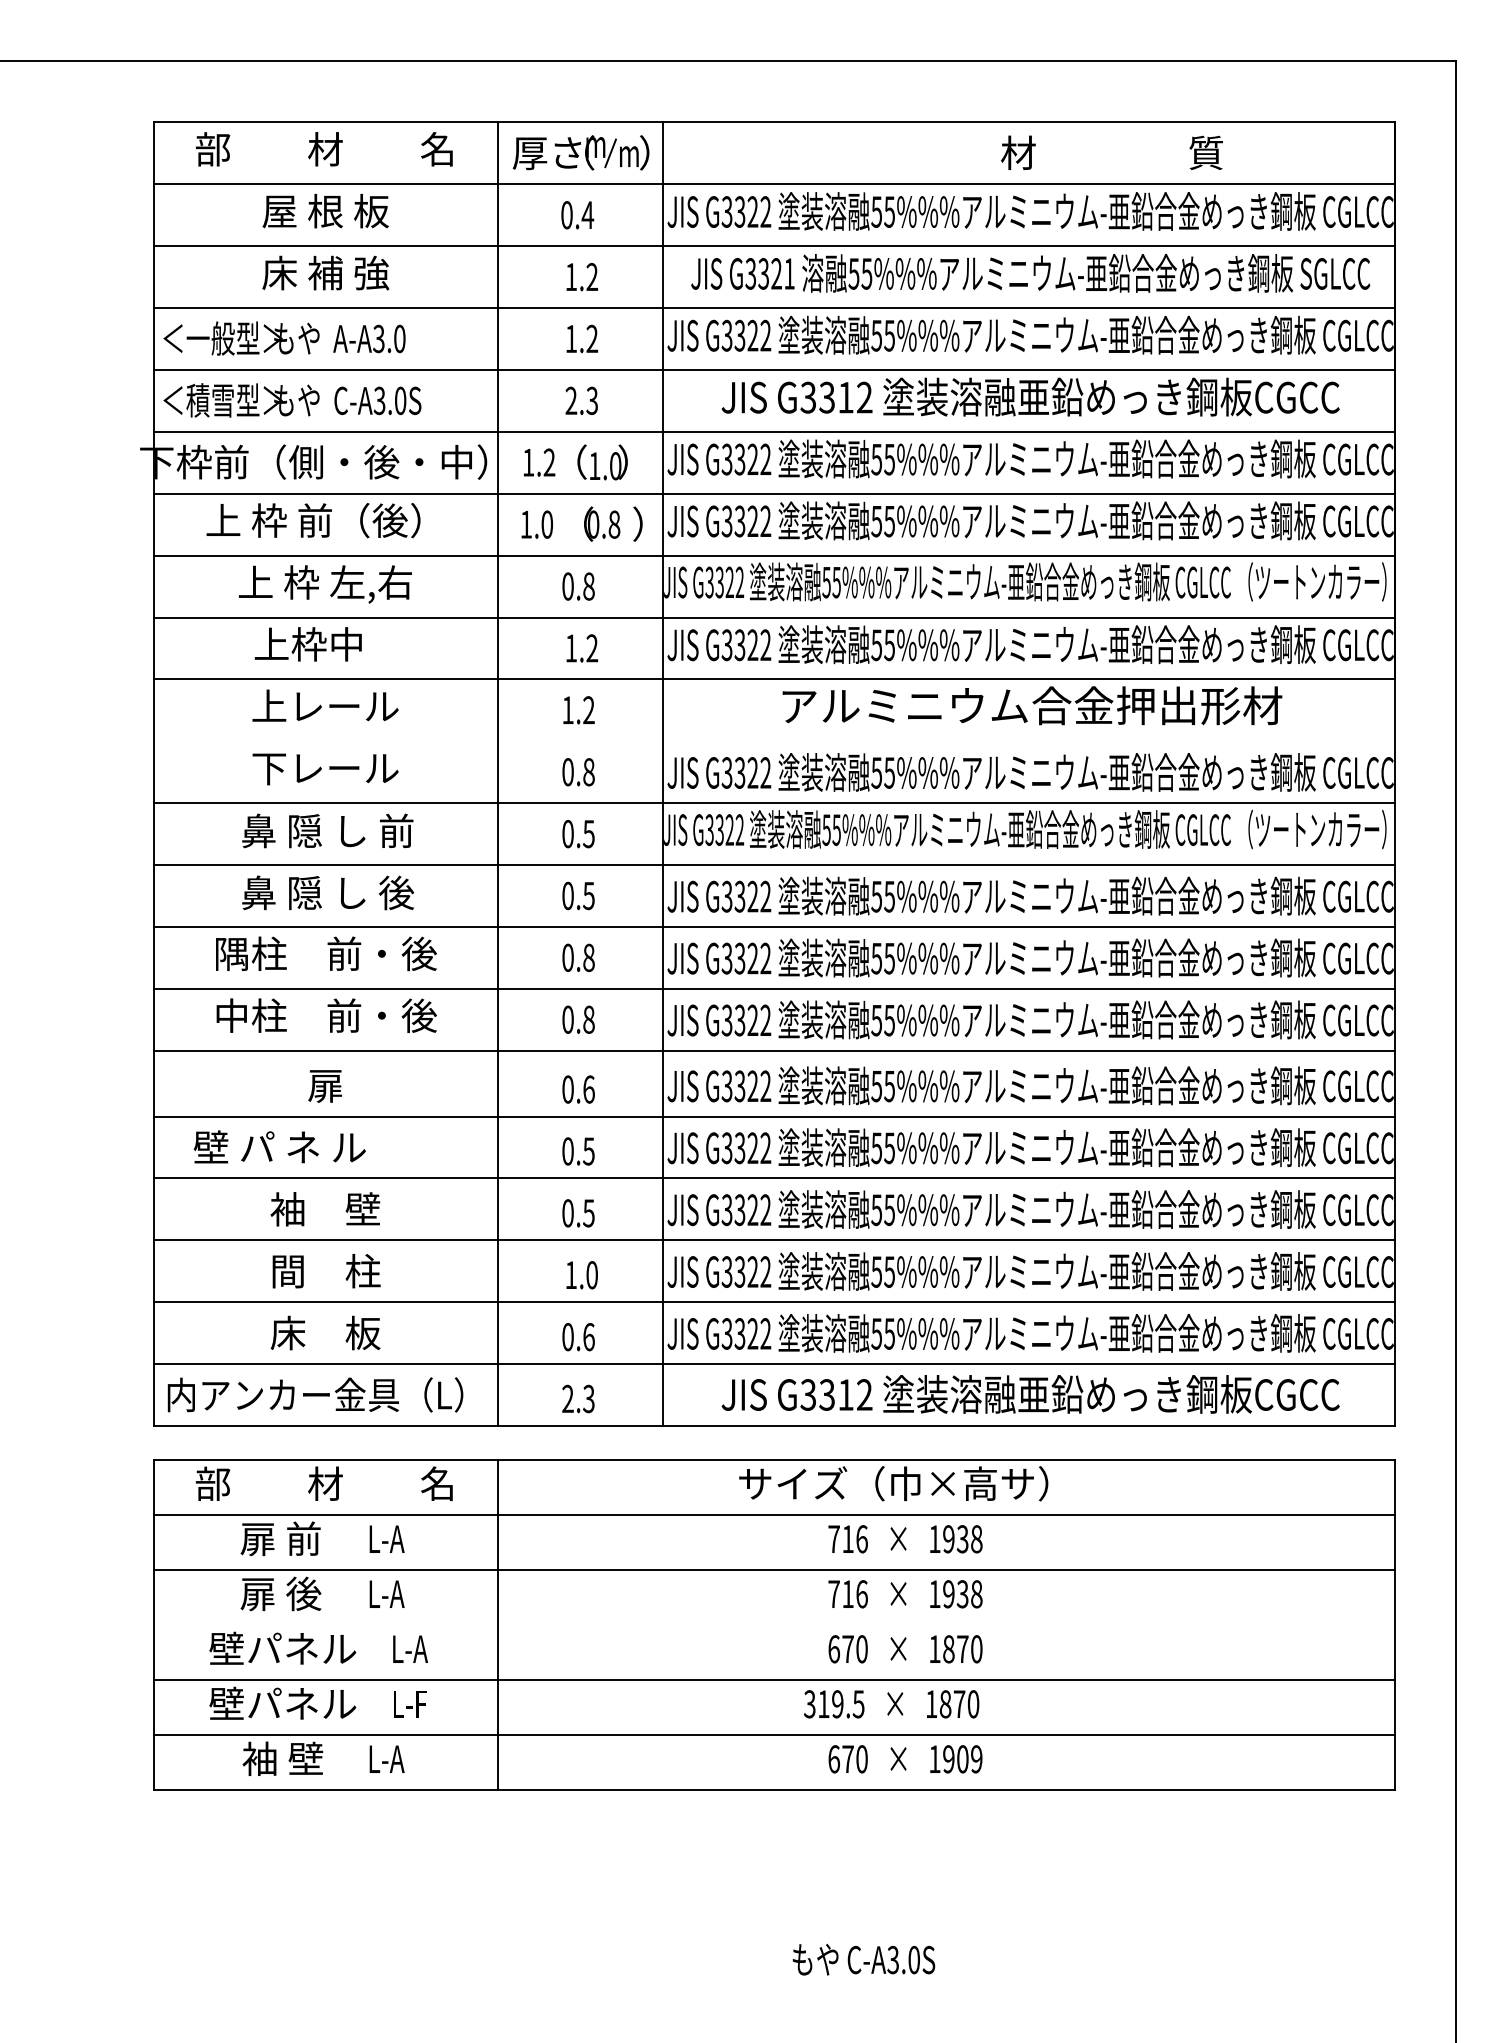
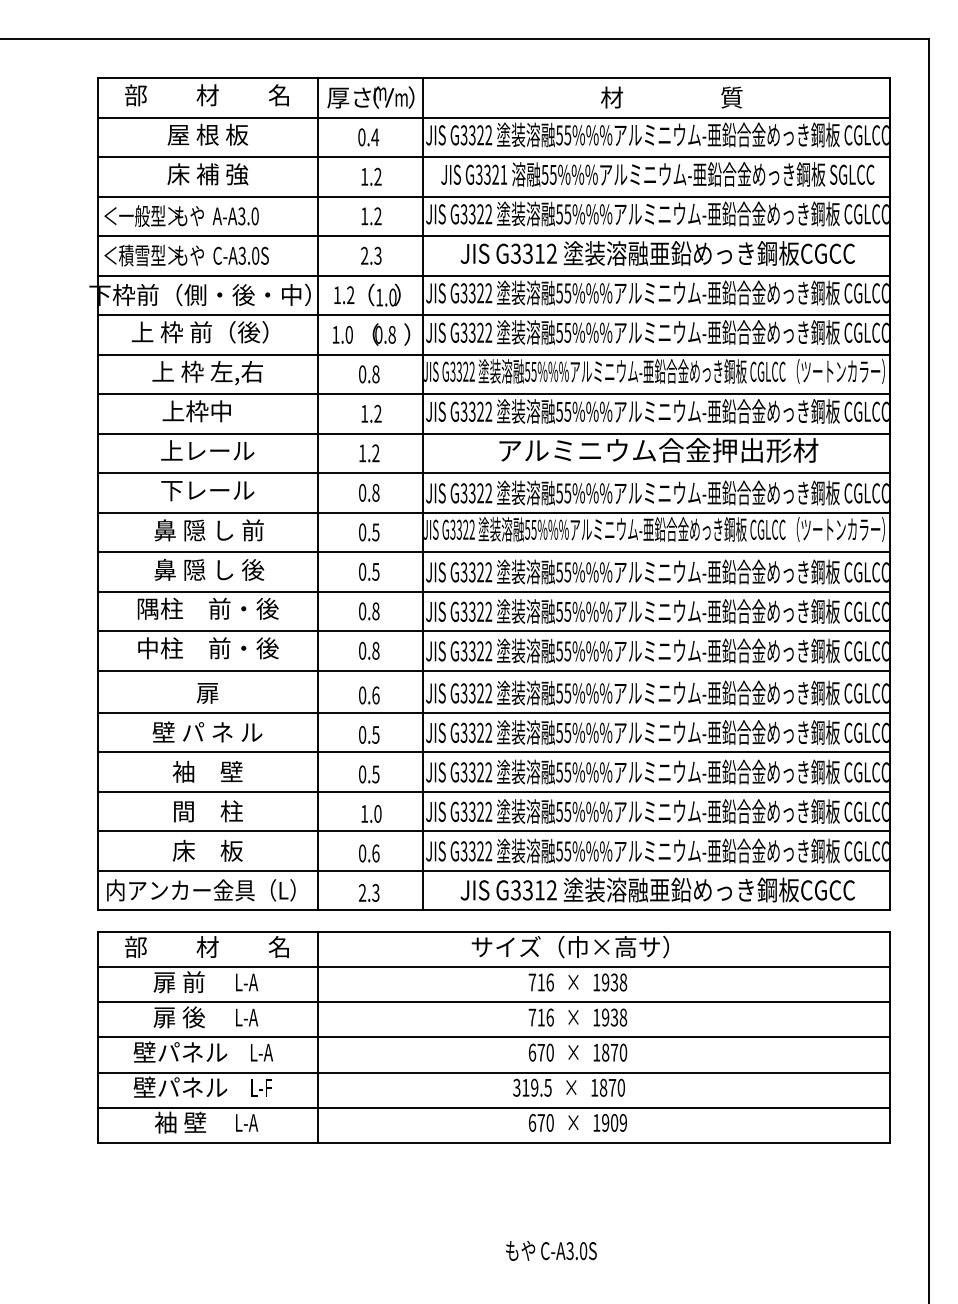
text: (1111, 152) -> (671, 97), moved
line: (774, 741) -> (494, 473), added
text: (279, 1146) -> (207, 731), moved
line: (774, 1625) -> (494, 1037), added

